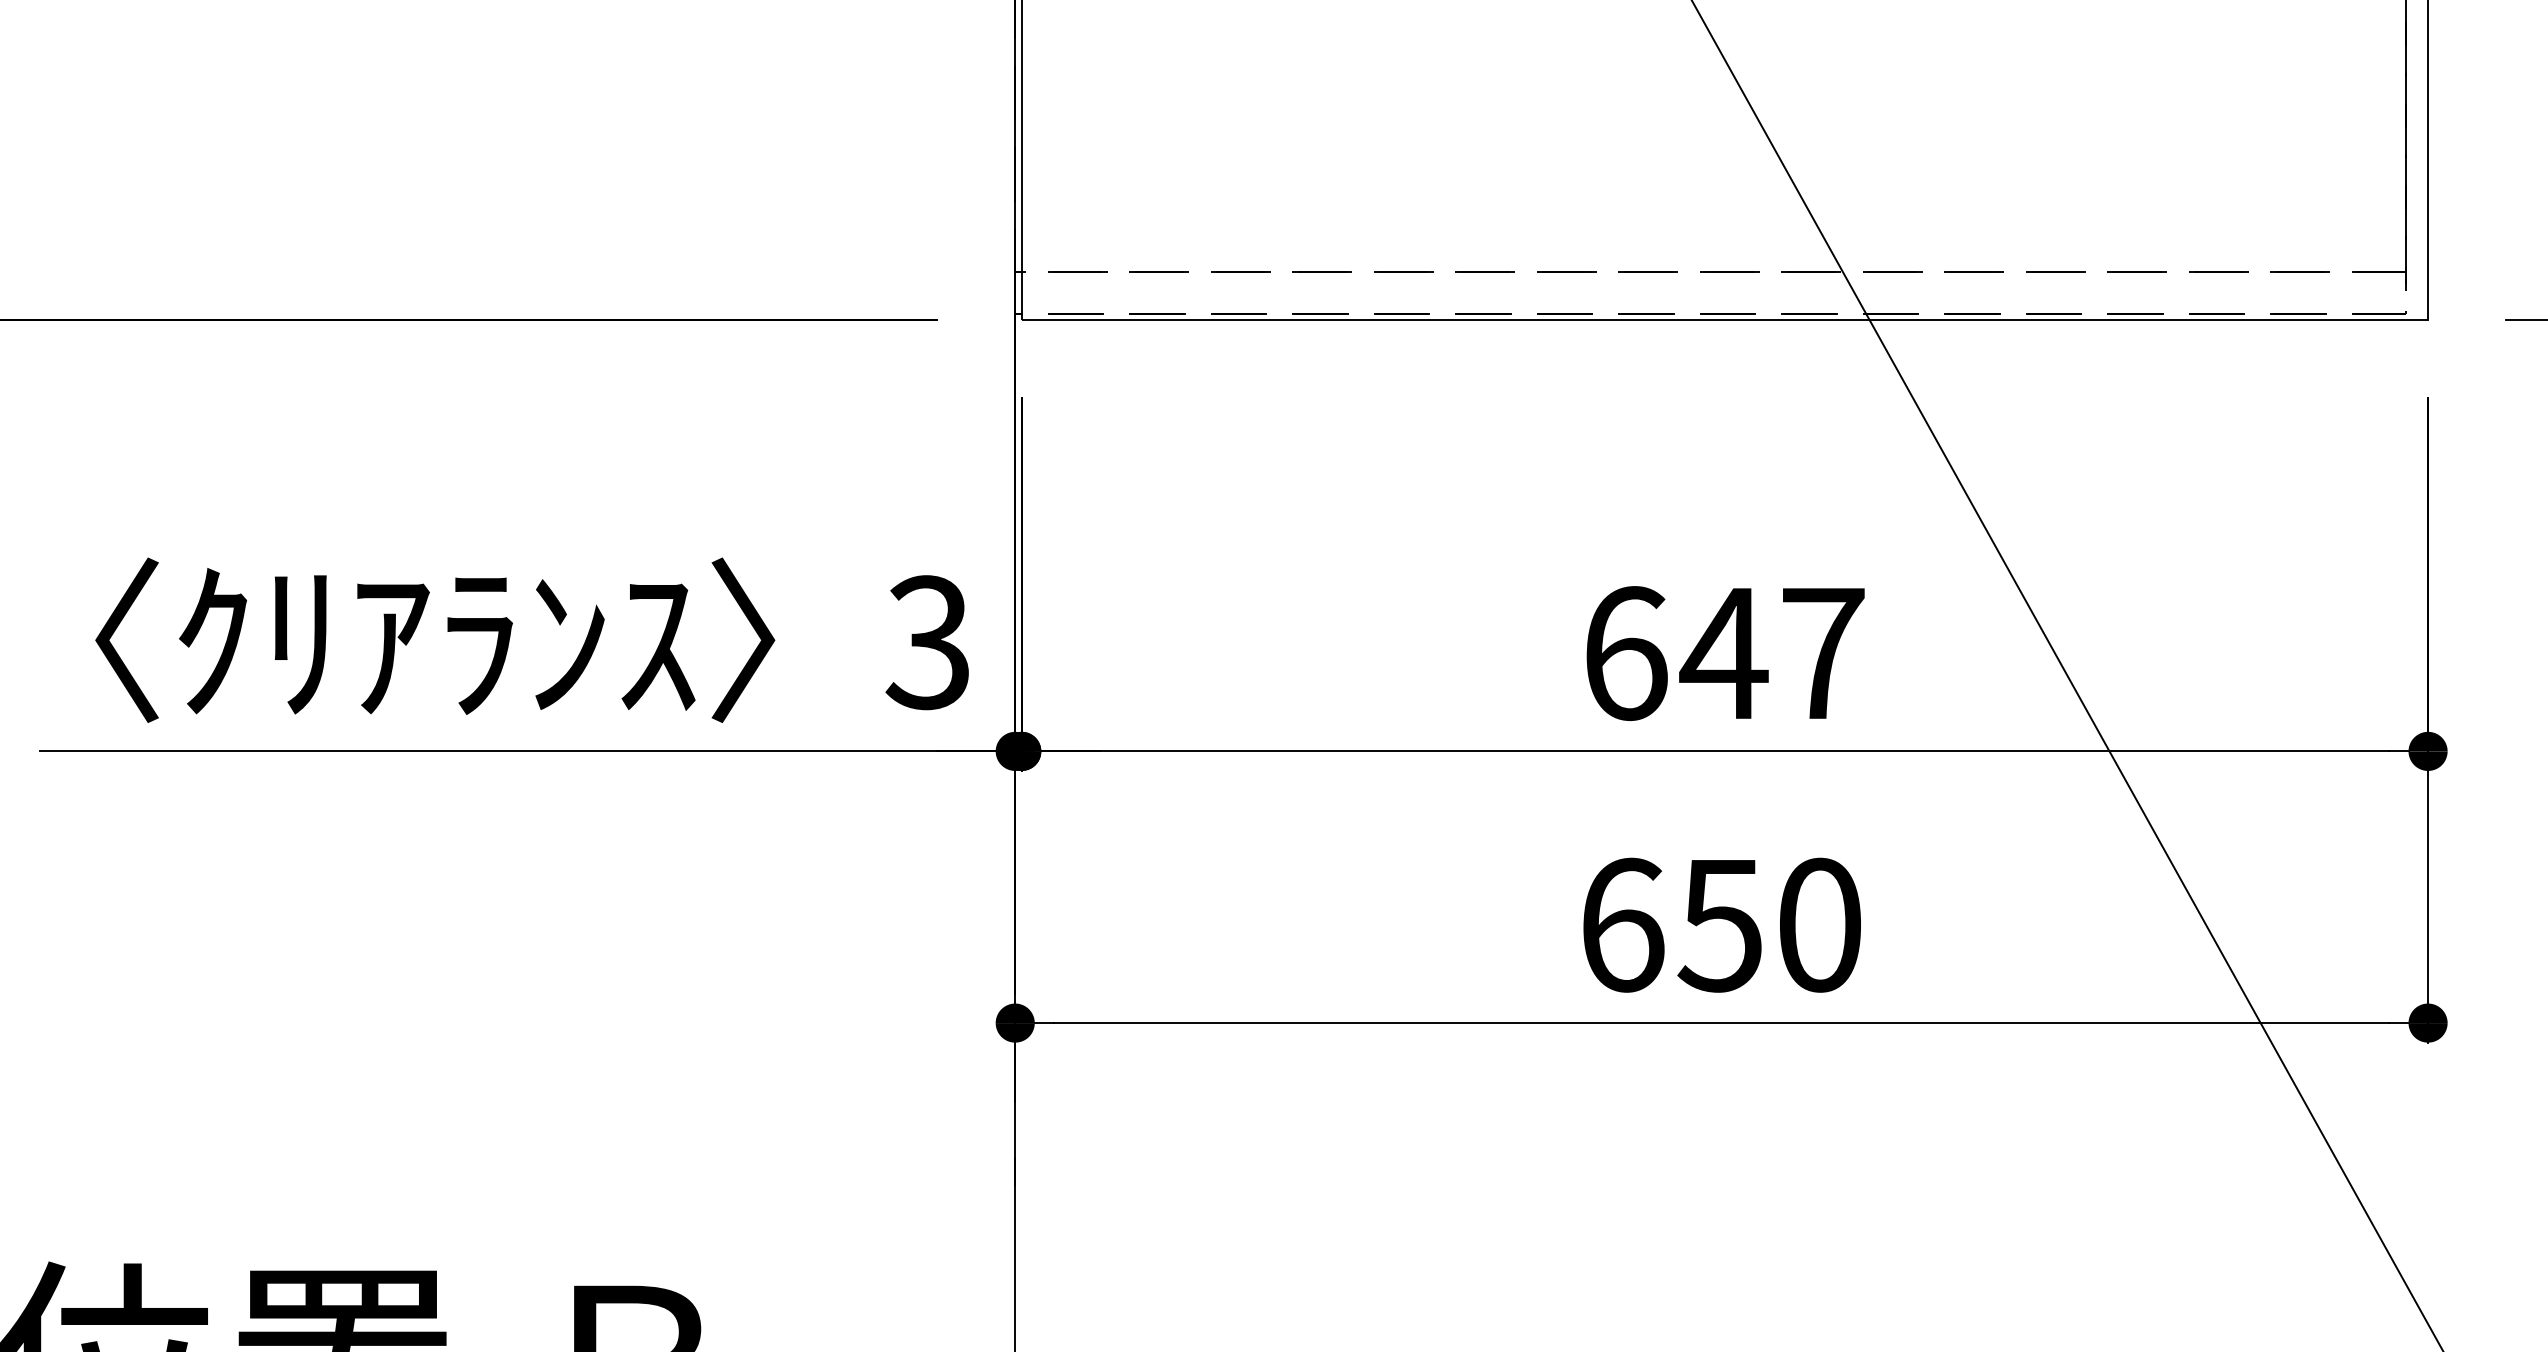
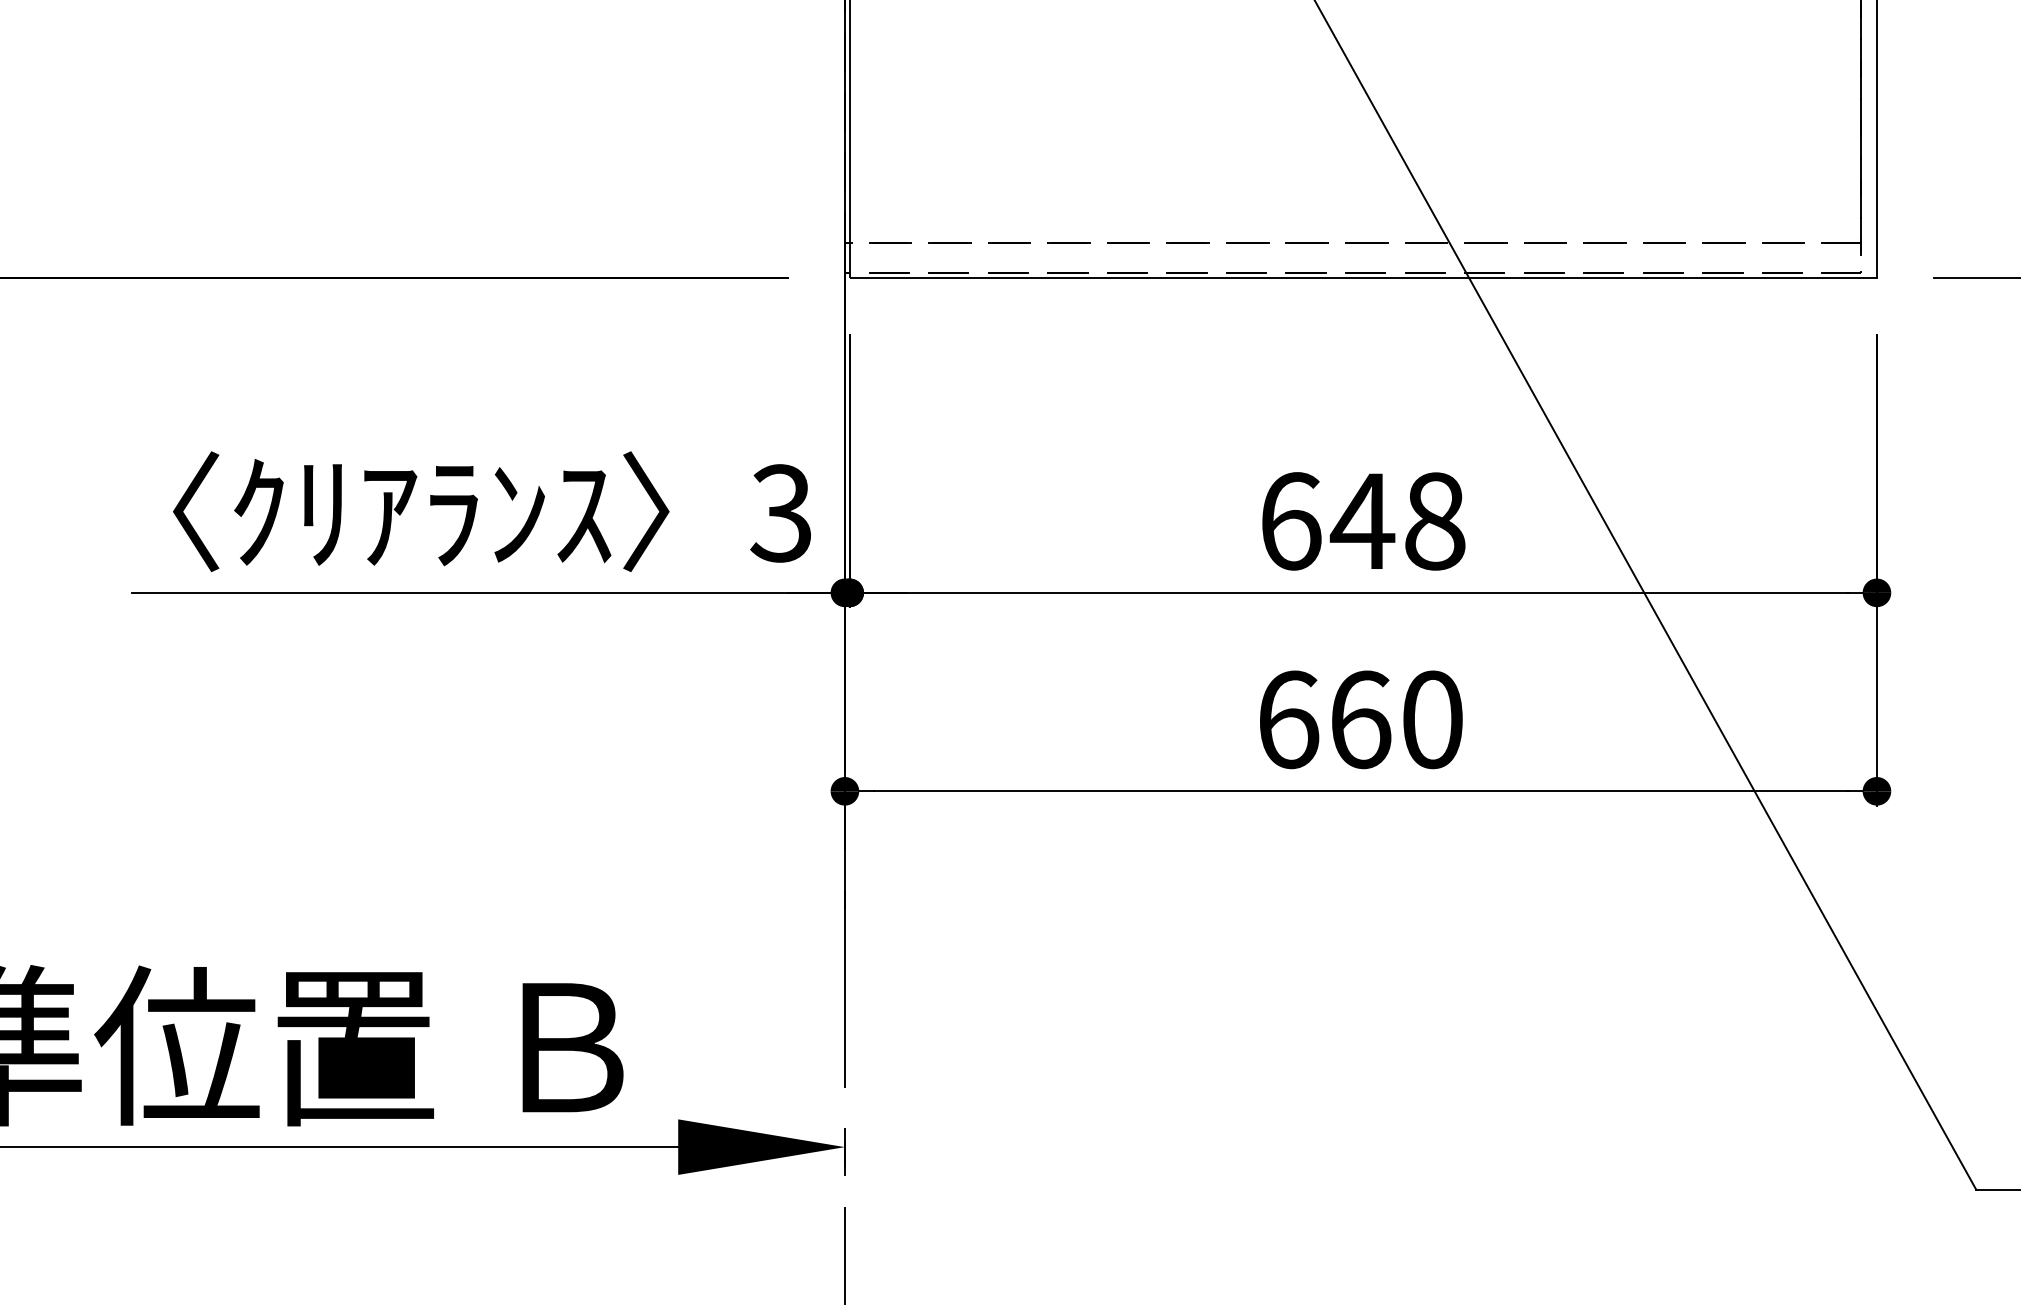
text: (1823, 653) -> (1435, 521), 647 -> 648
text: (1719, 924) -> (1359, 719), 650 -> 660

